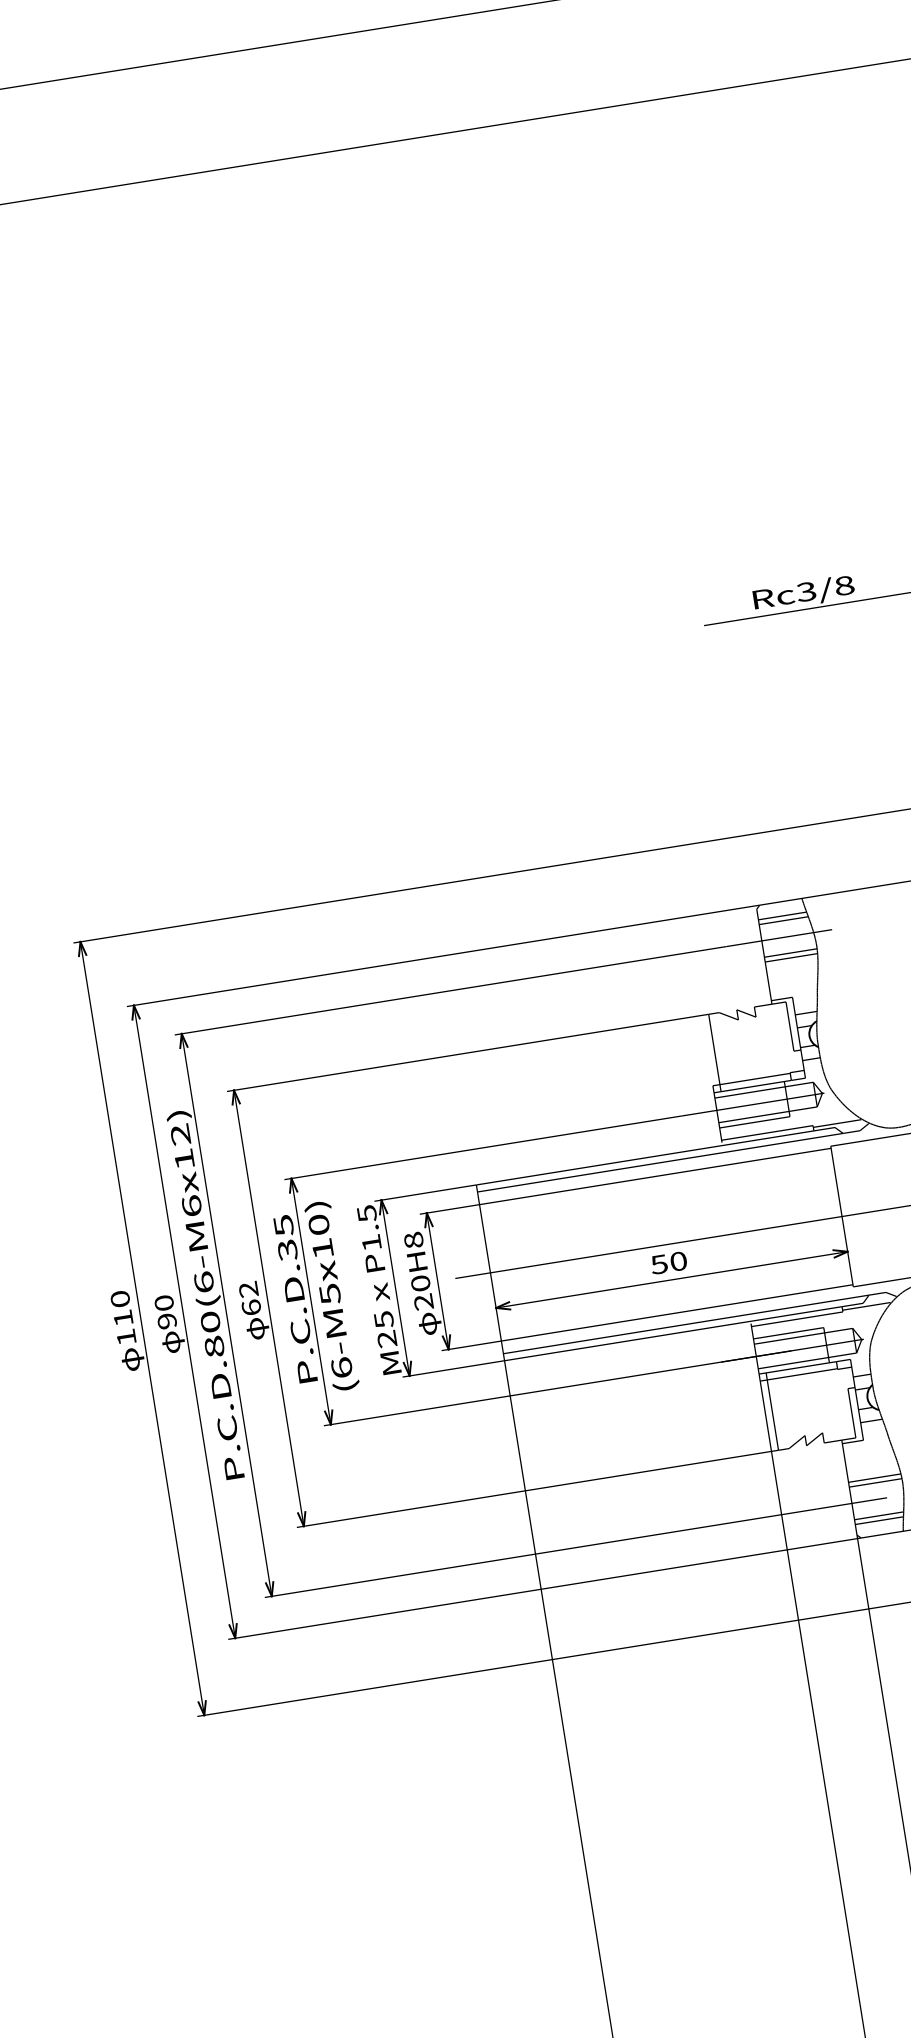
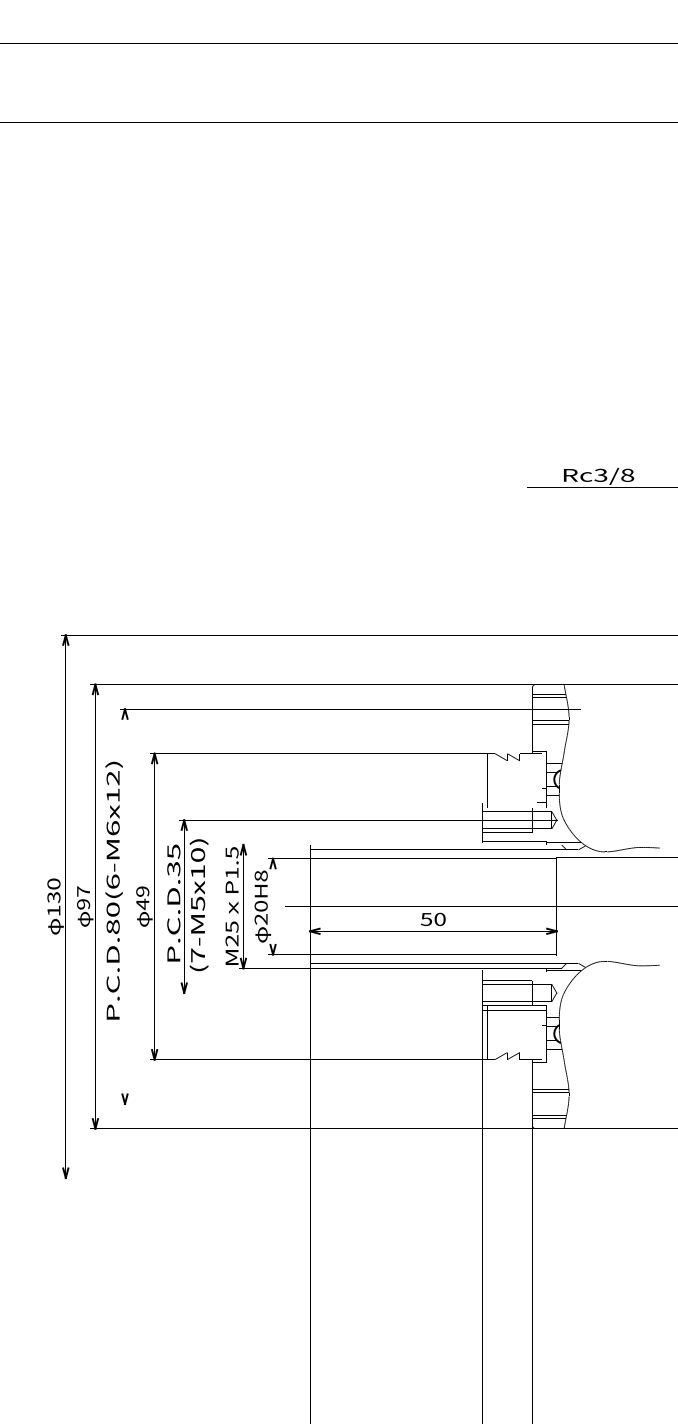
text: (249, 1299) -> (142, 898), 62 -> 49
text: (164, 1302) -> (83, 891), 90 -> 97
text: (122, 1318) -> (53, 897), 110 -> 130
text: (342, 1367) -> (198, 955), (6-M5x10) -> (7-M5x10)

